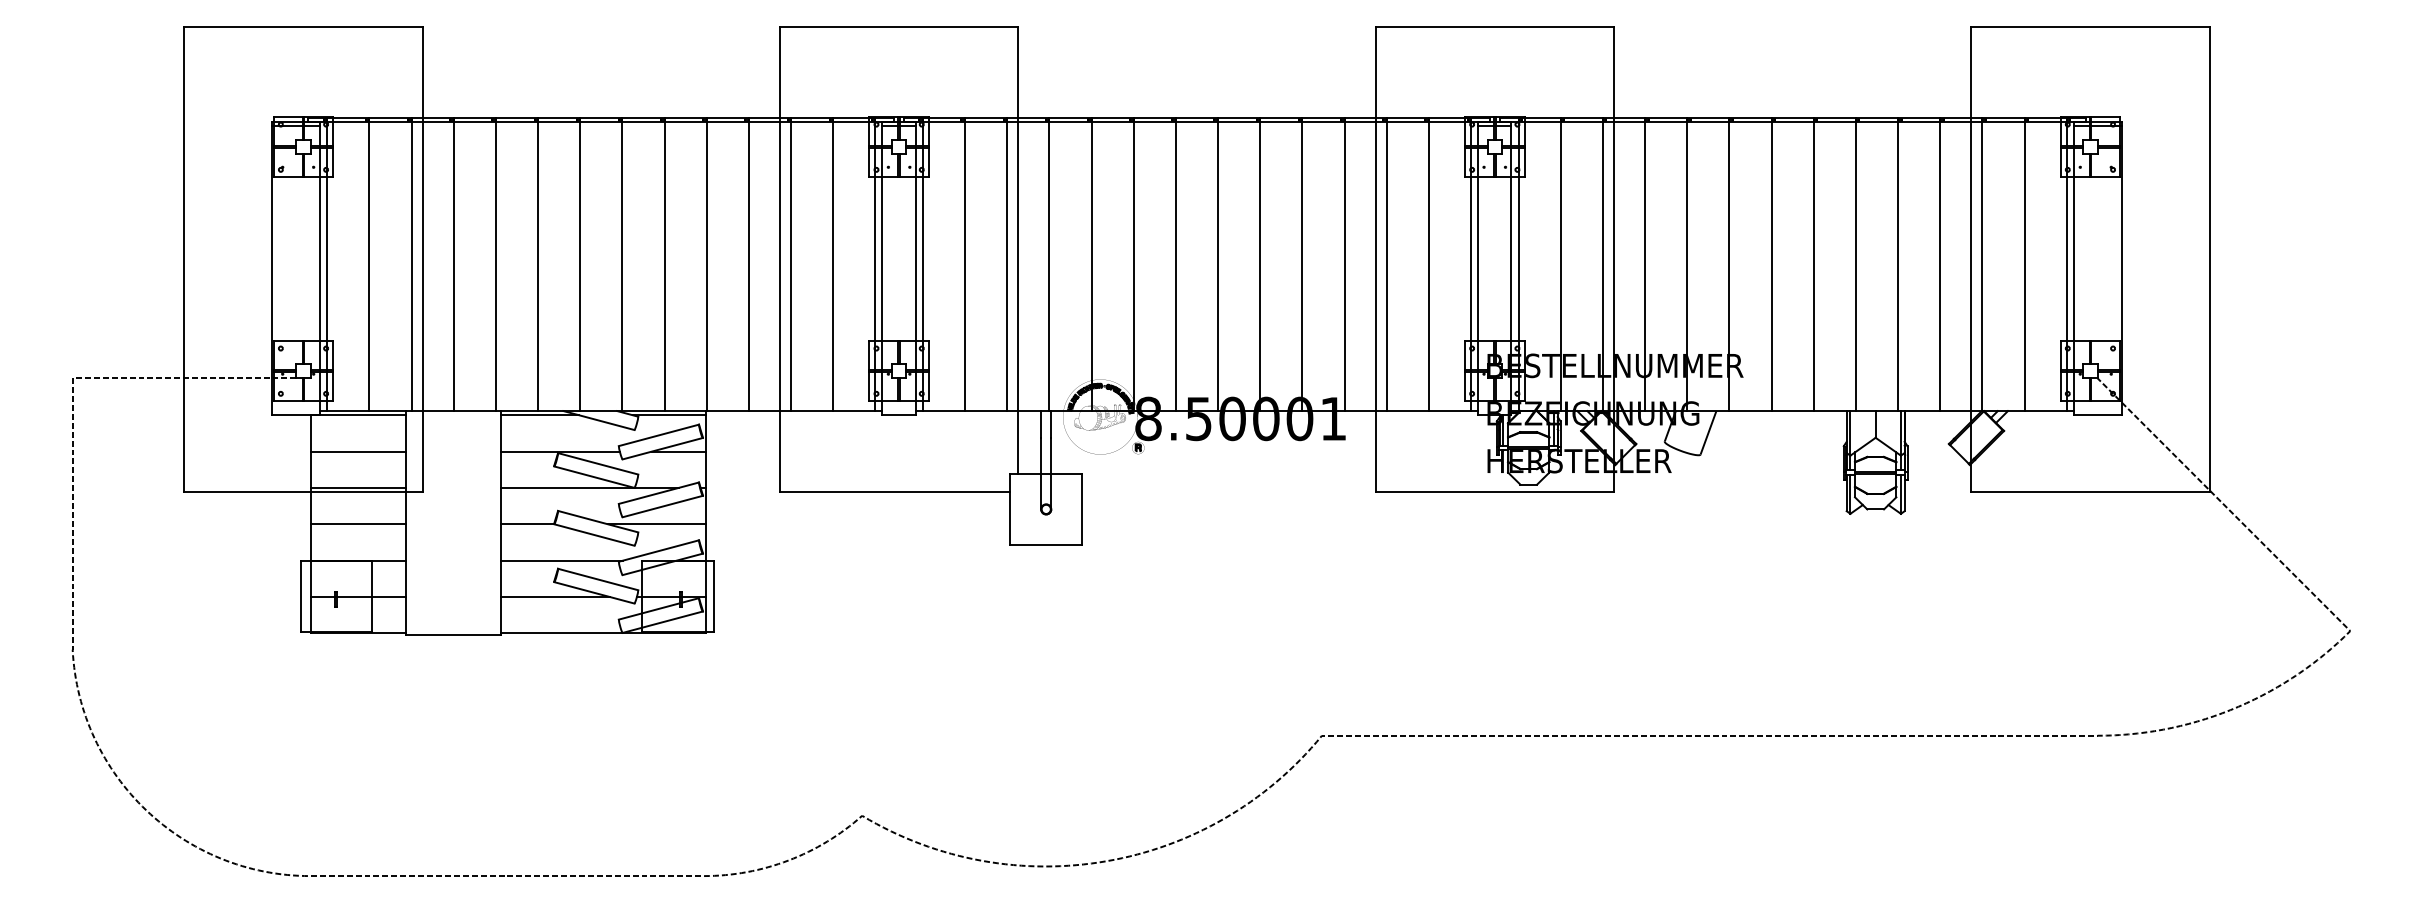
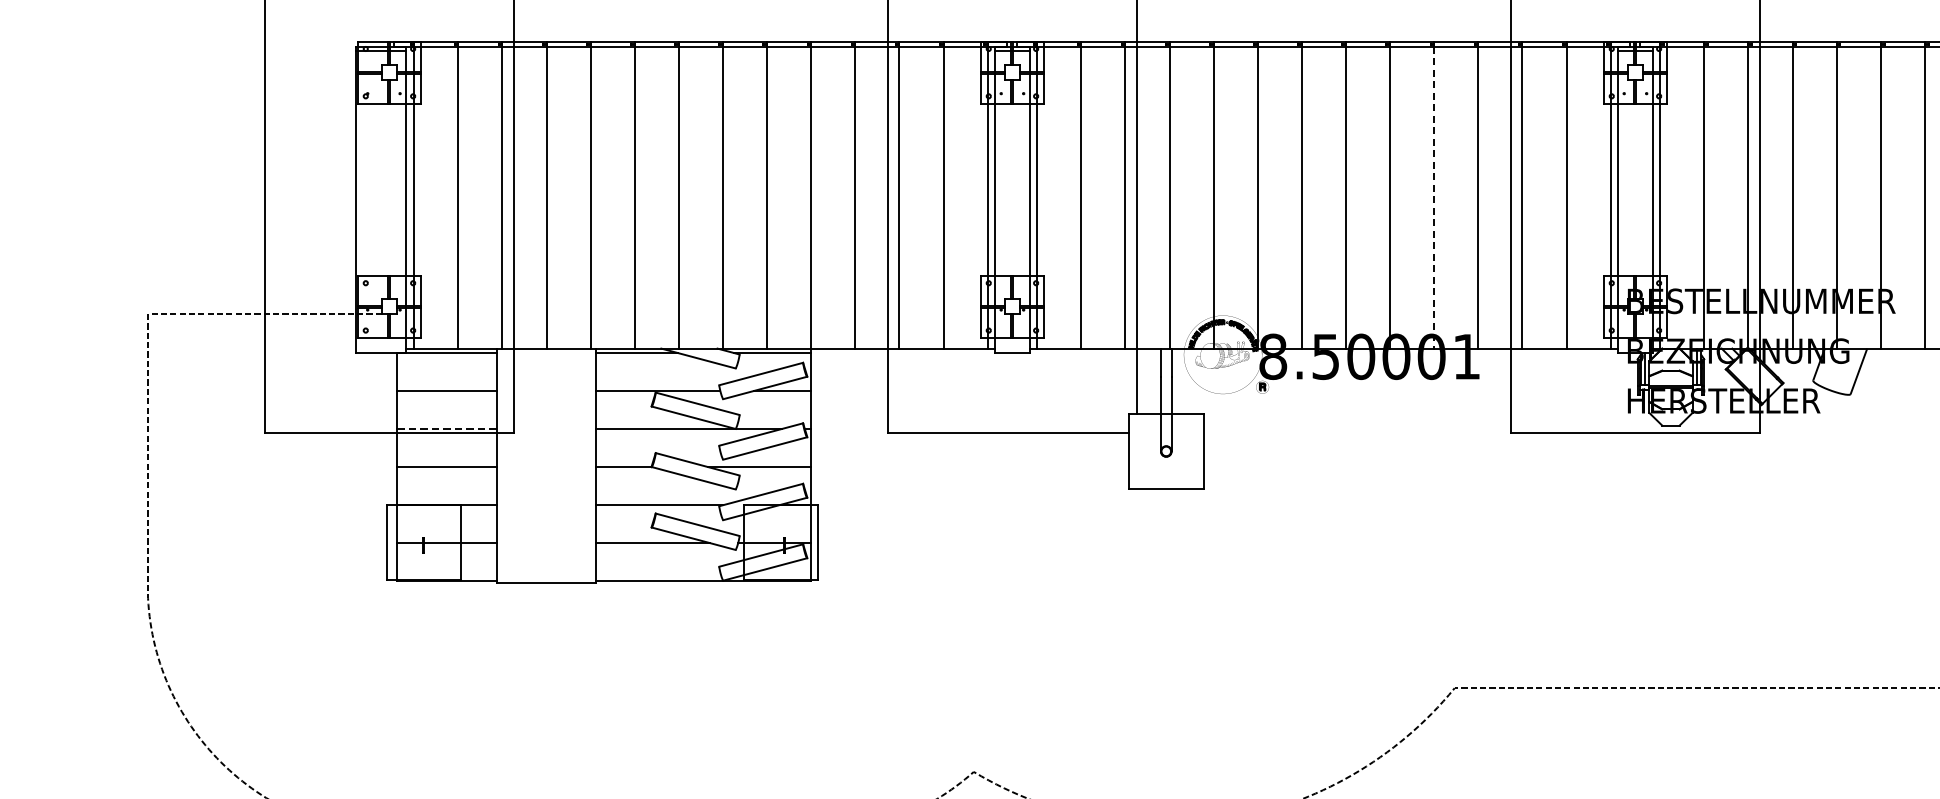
line: (1302, 267) -> (1434, 198), solid -> dashed
line: (358, 487) -> (446, 428), solid -> dashed

